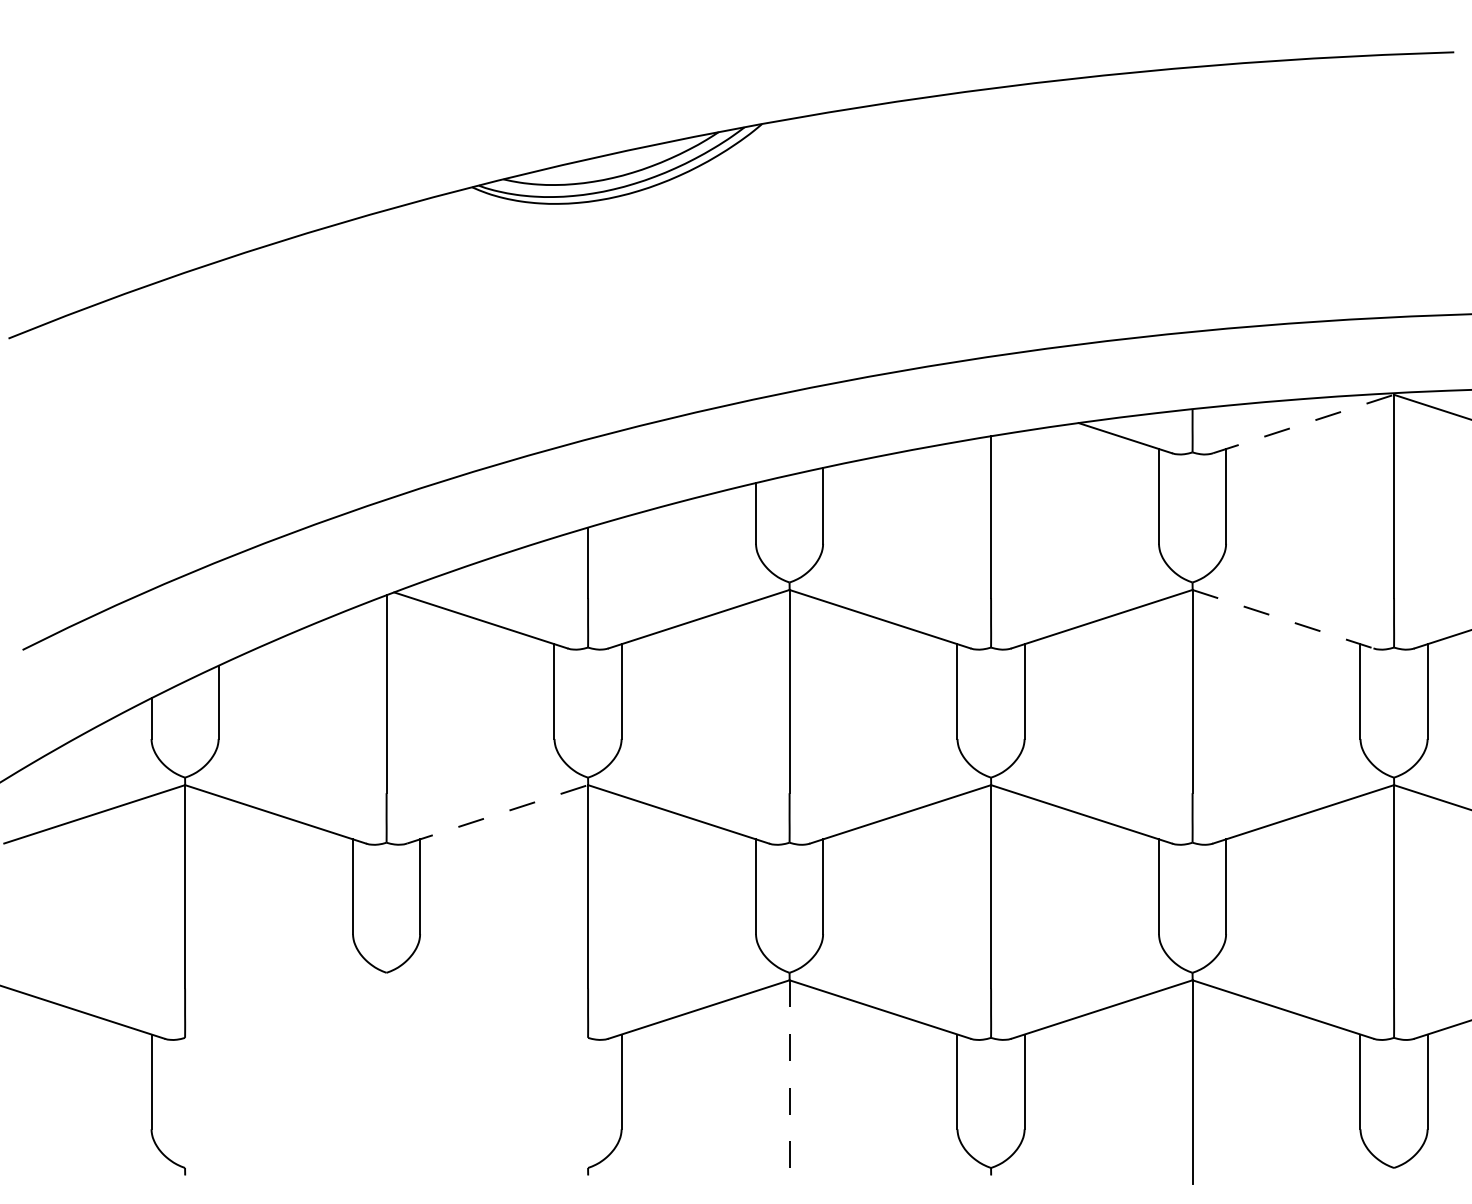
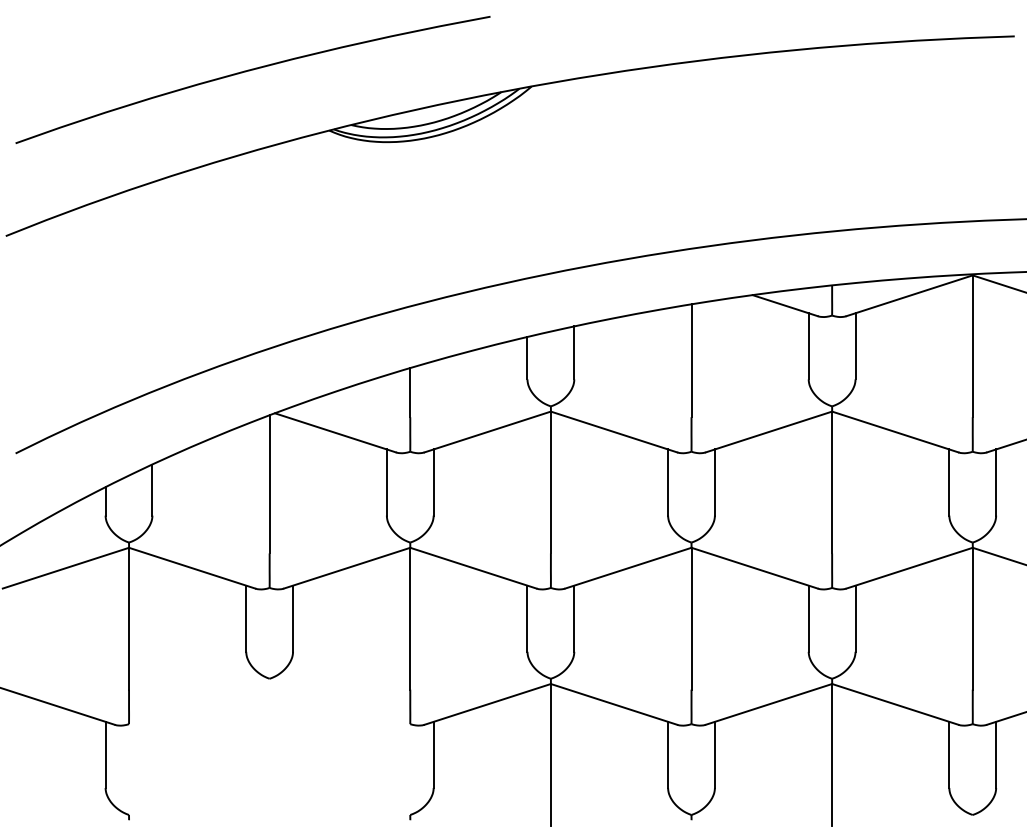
curve: (357, 102) -> (249, 71), added
line: (1304, 423) -> (910, 295), dashed -> solid
line: (1283, 619) -> (895, 432), dashed -> solid
line: (498, 814) -> (347, 568), dashed -> solid
line: (789, 1081) -> (550, 754), dashed -> solid

